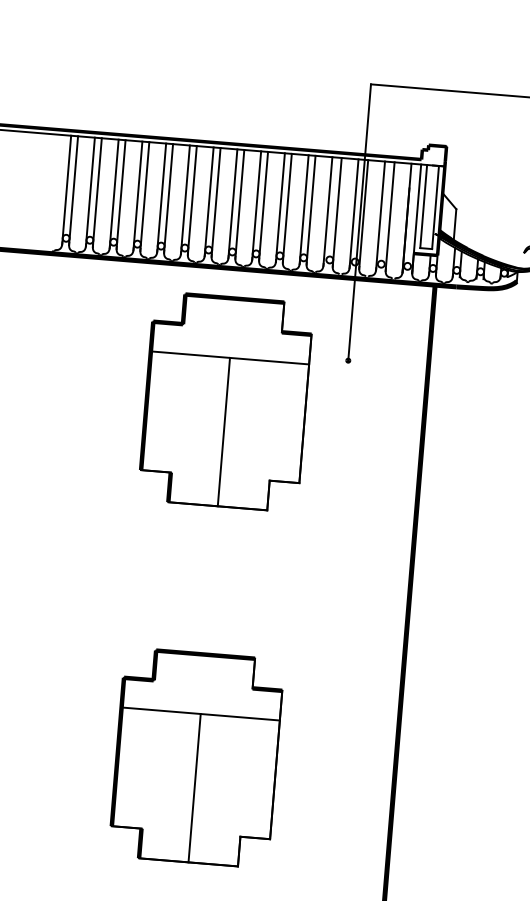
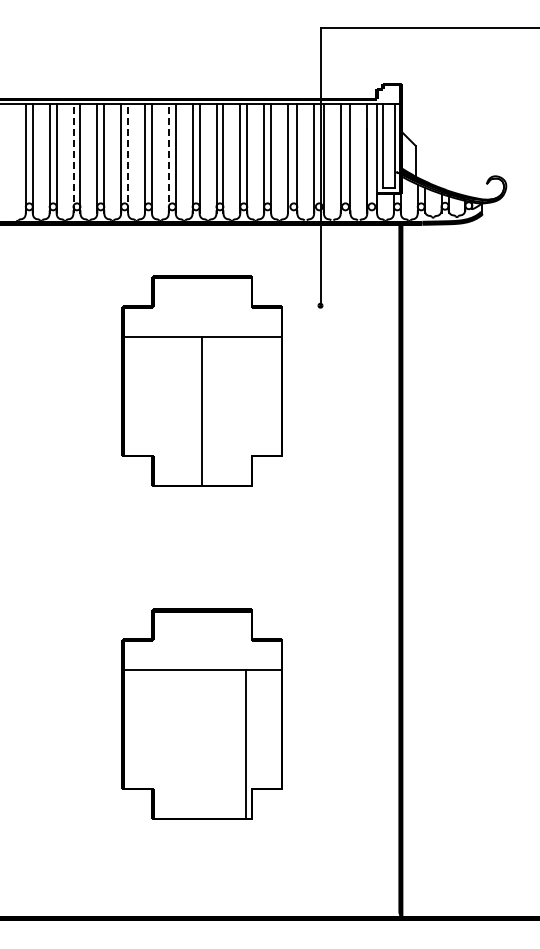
line: (114, 193) -> (73, 158), solid -> dashed
line: (168, 198) -> (128, 158), solid -> dashed
line: (208, 201) -> (168, 158), solid -> dashed
part: (225, 401) -> (201, 380), moved
line: (194, 787) -> (246, 743), moved

